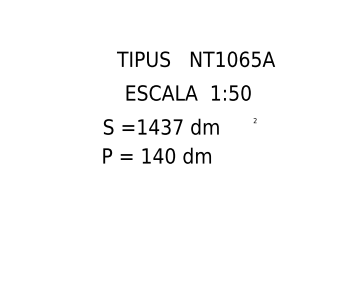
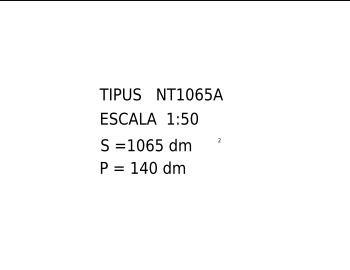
text: (195, 59) -> (160, 94), moved
text: (188, 92) -> (149, 118), moved
text: (165, 127) -> (149, 145), =1437 -> =1065

